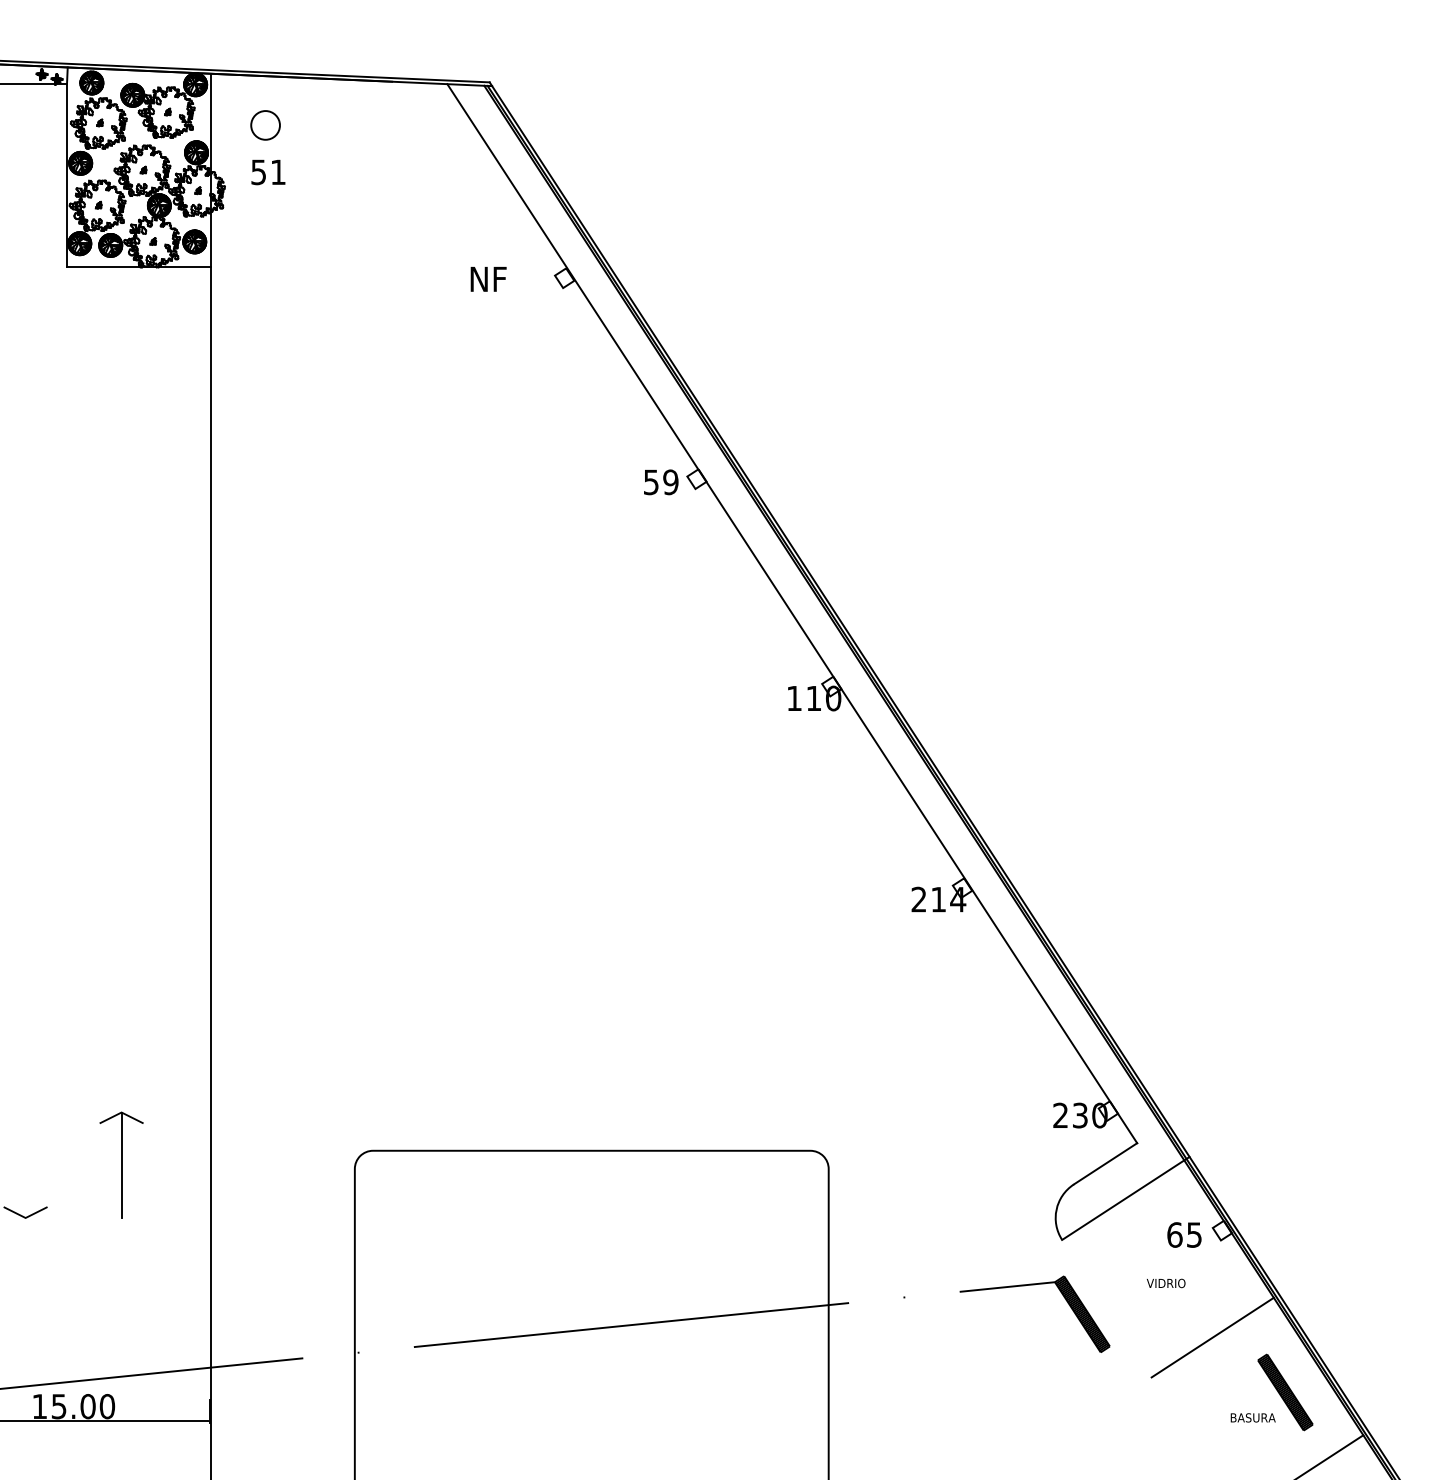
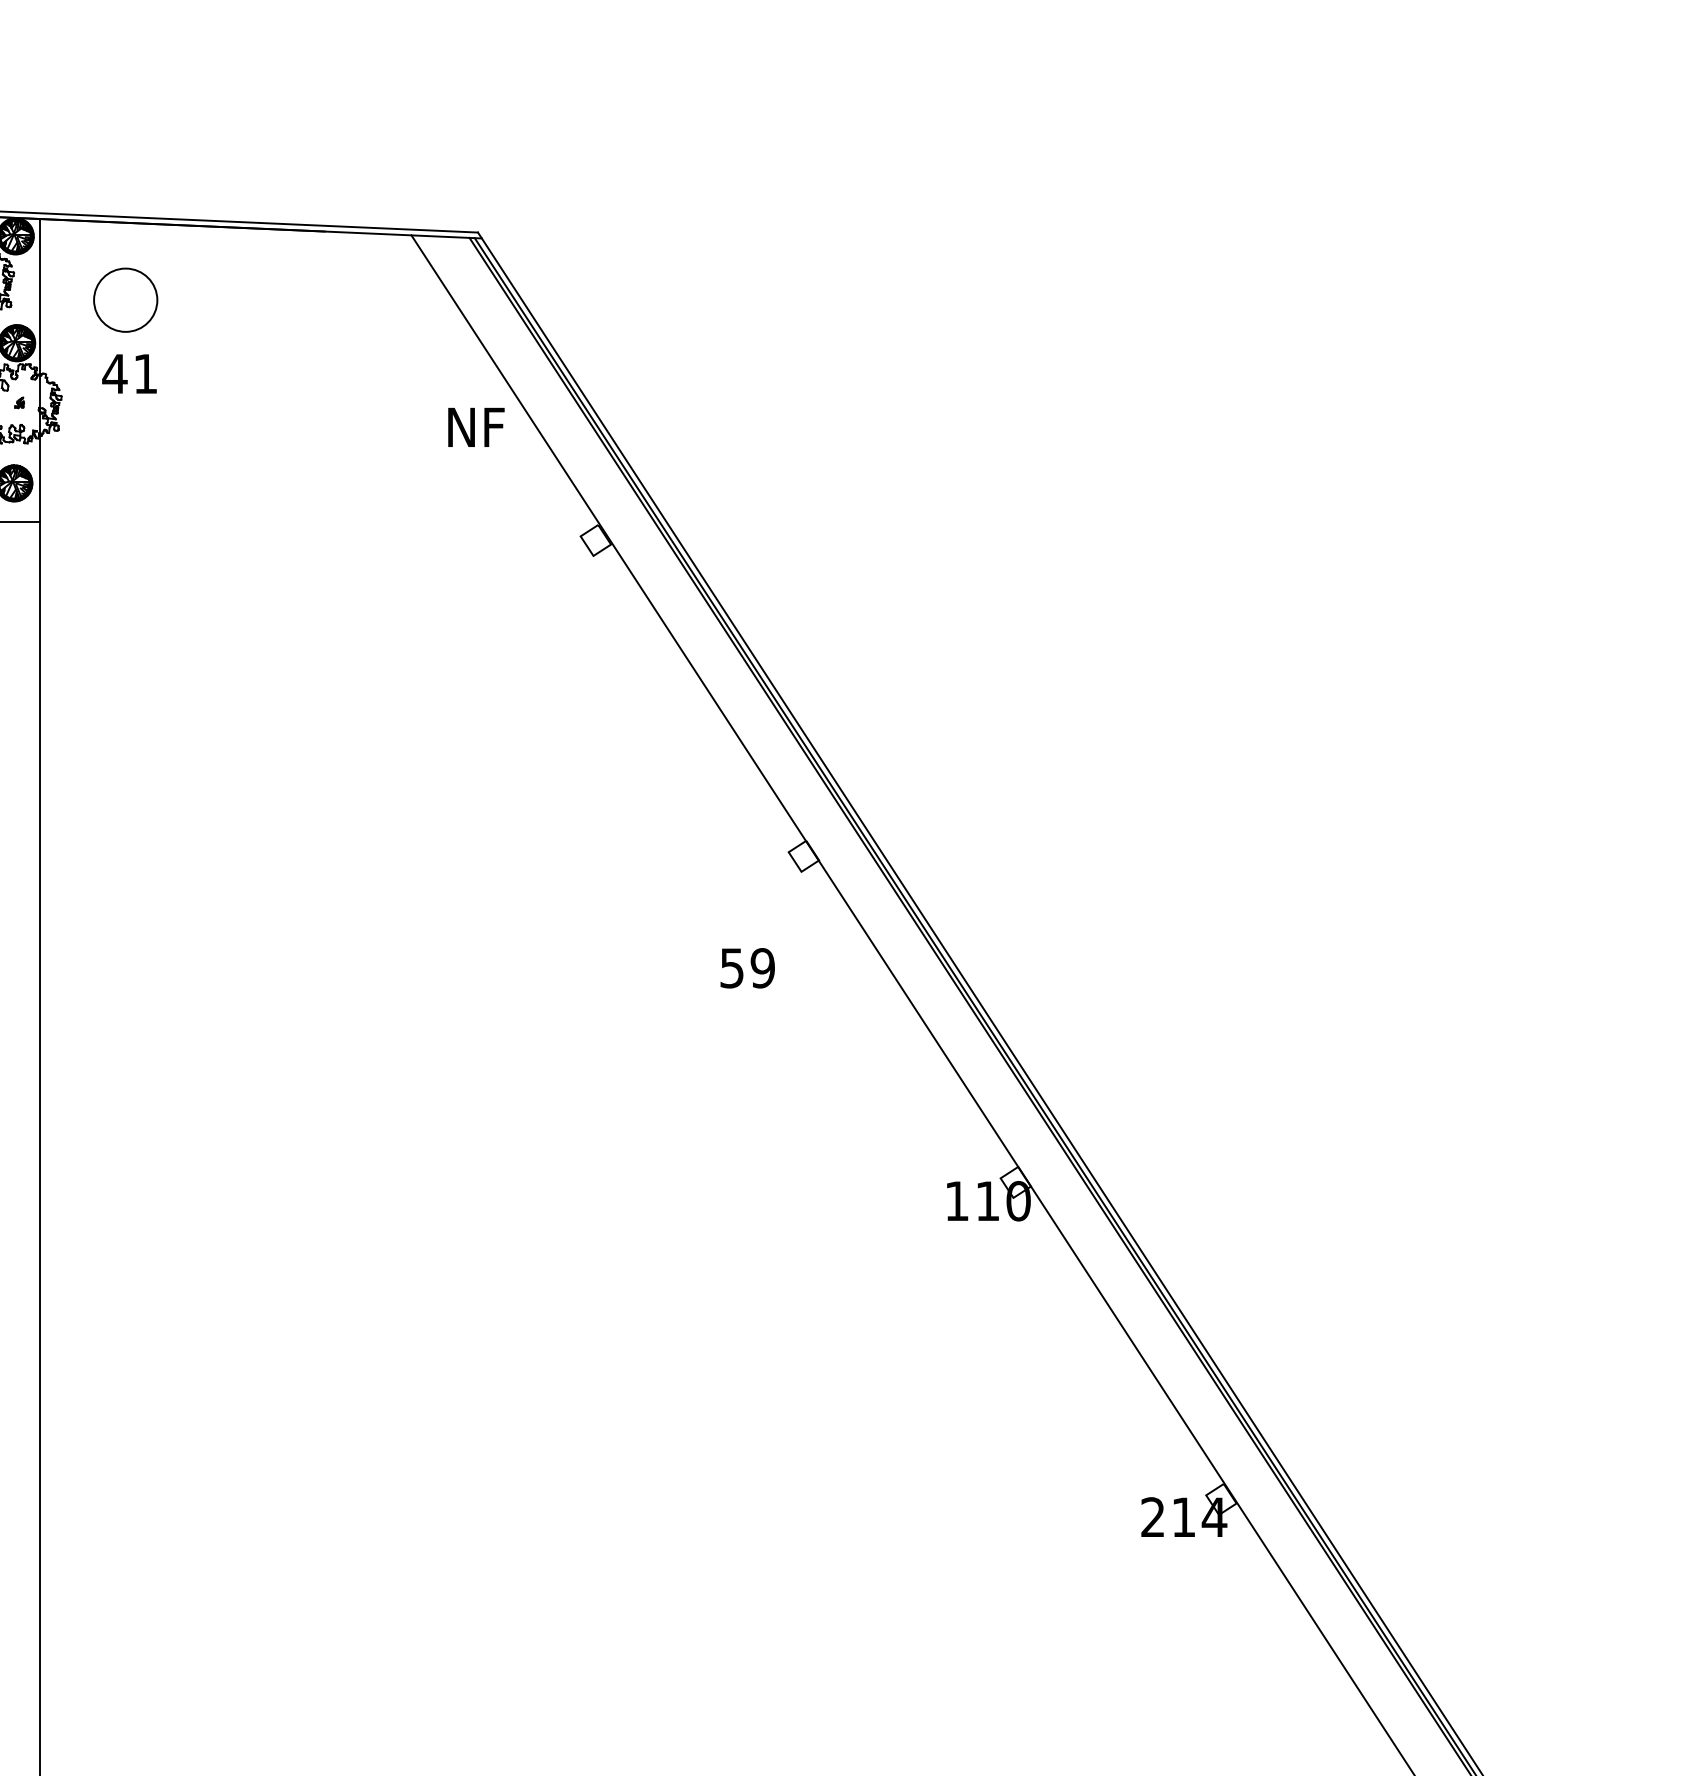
circle: (265, 125) -> (125, 300), size x1.4
text: (258, 172) -> (114, 374), 51 -> 41
text: (488, 279) -> (476, 427), moved
text: (661, 482) -> (748, 968), moved

